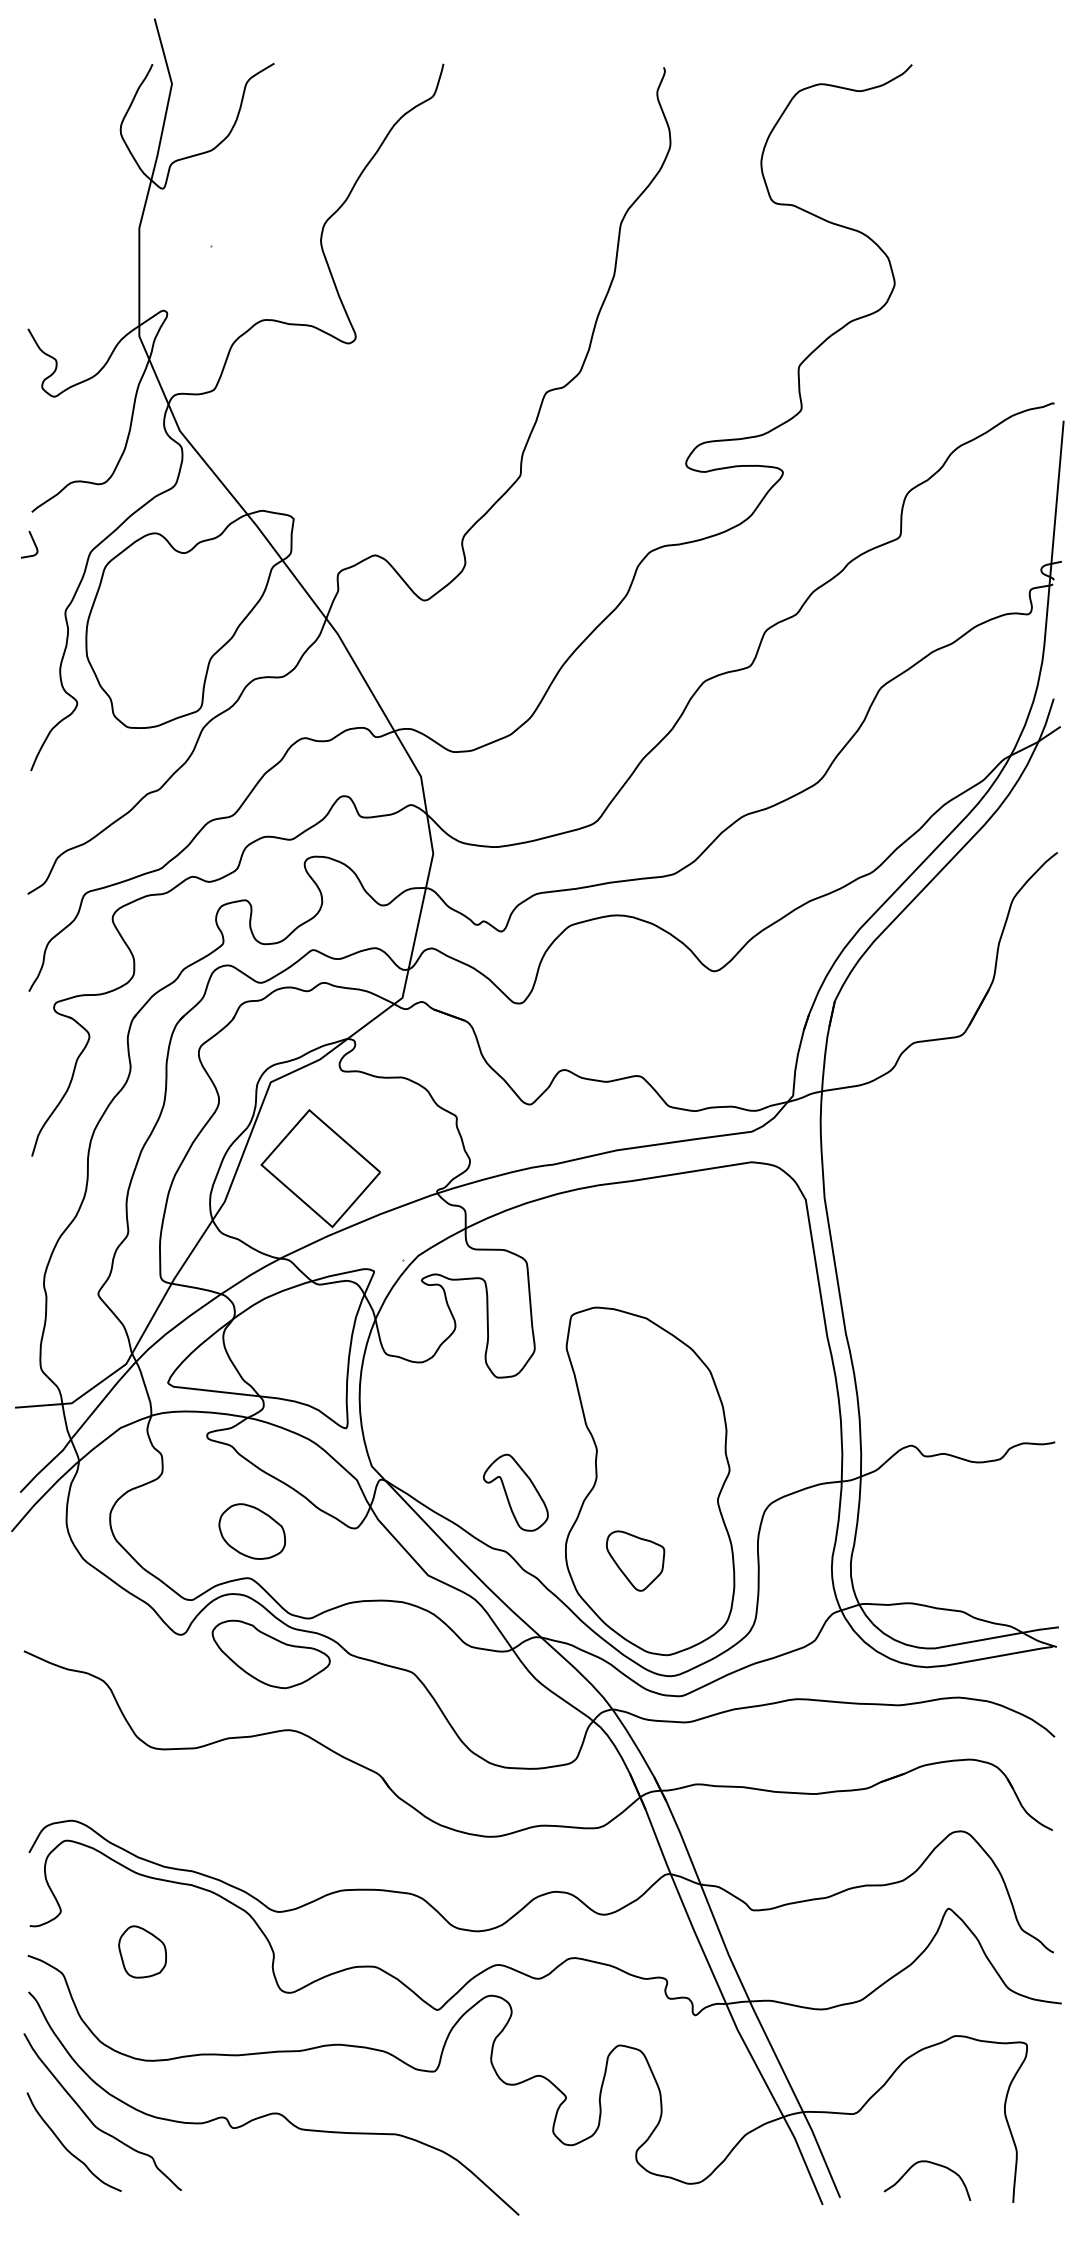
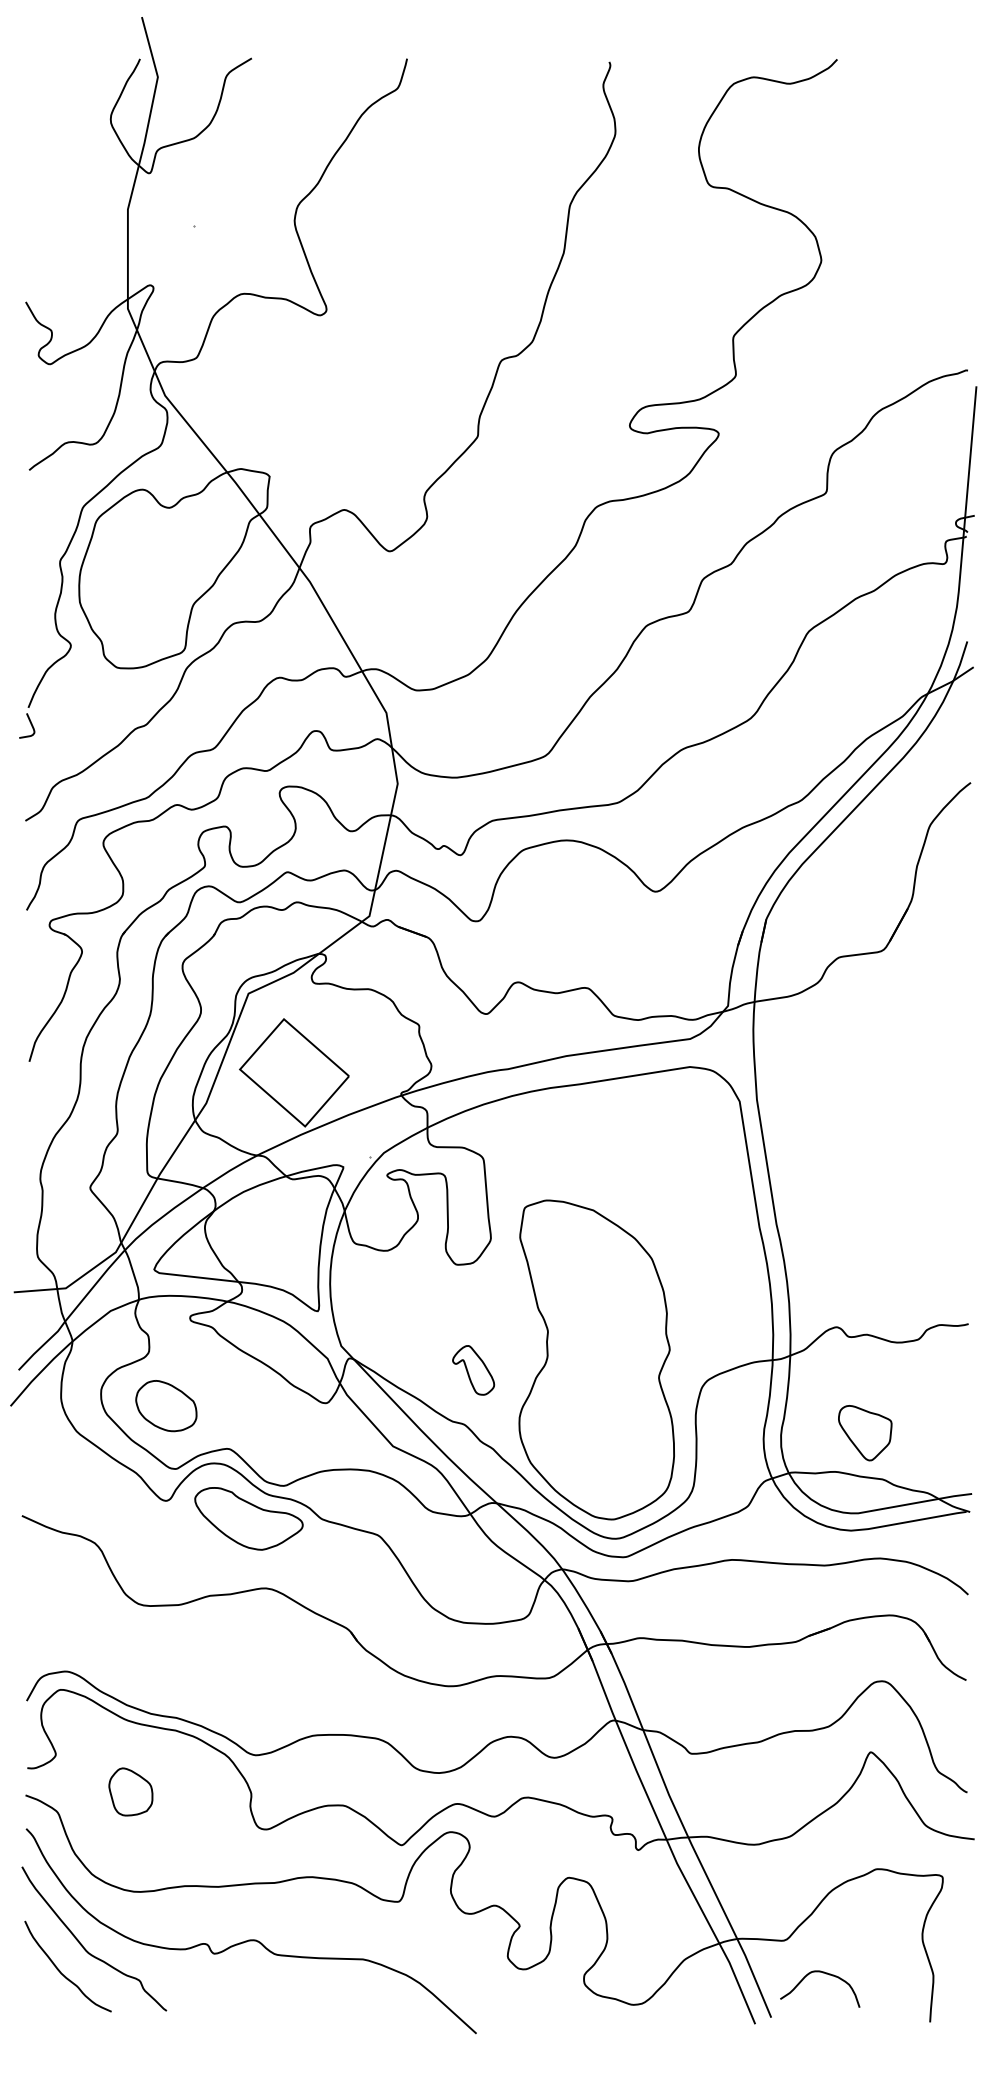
curve: (33, 543) -> (30, 724), moved
part: (515, 1492) -> (473, 1370), size x0.7
part: (251, 1531) -> (165, 1405), moved
part: (635, 1560) -> (865, 1432), moved
curve: (933, 2164) -> (825, 1974), moved

